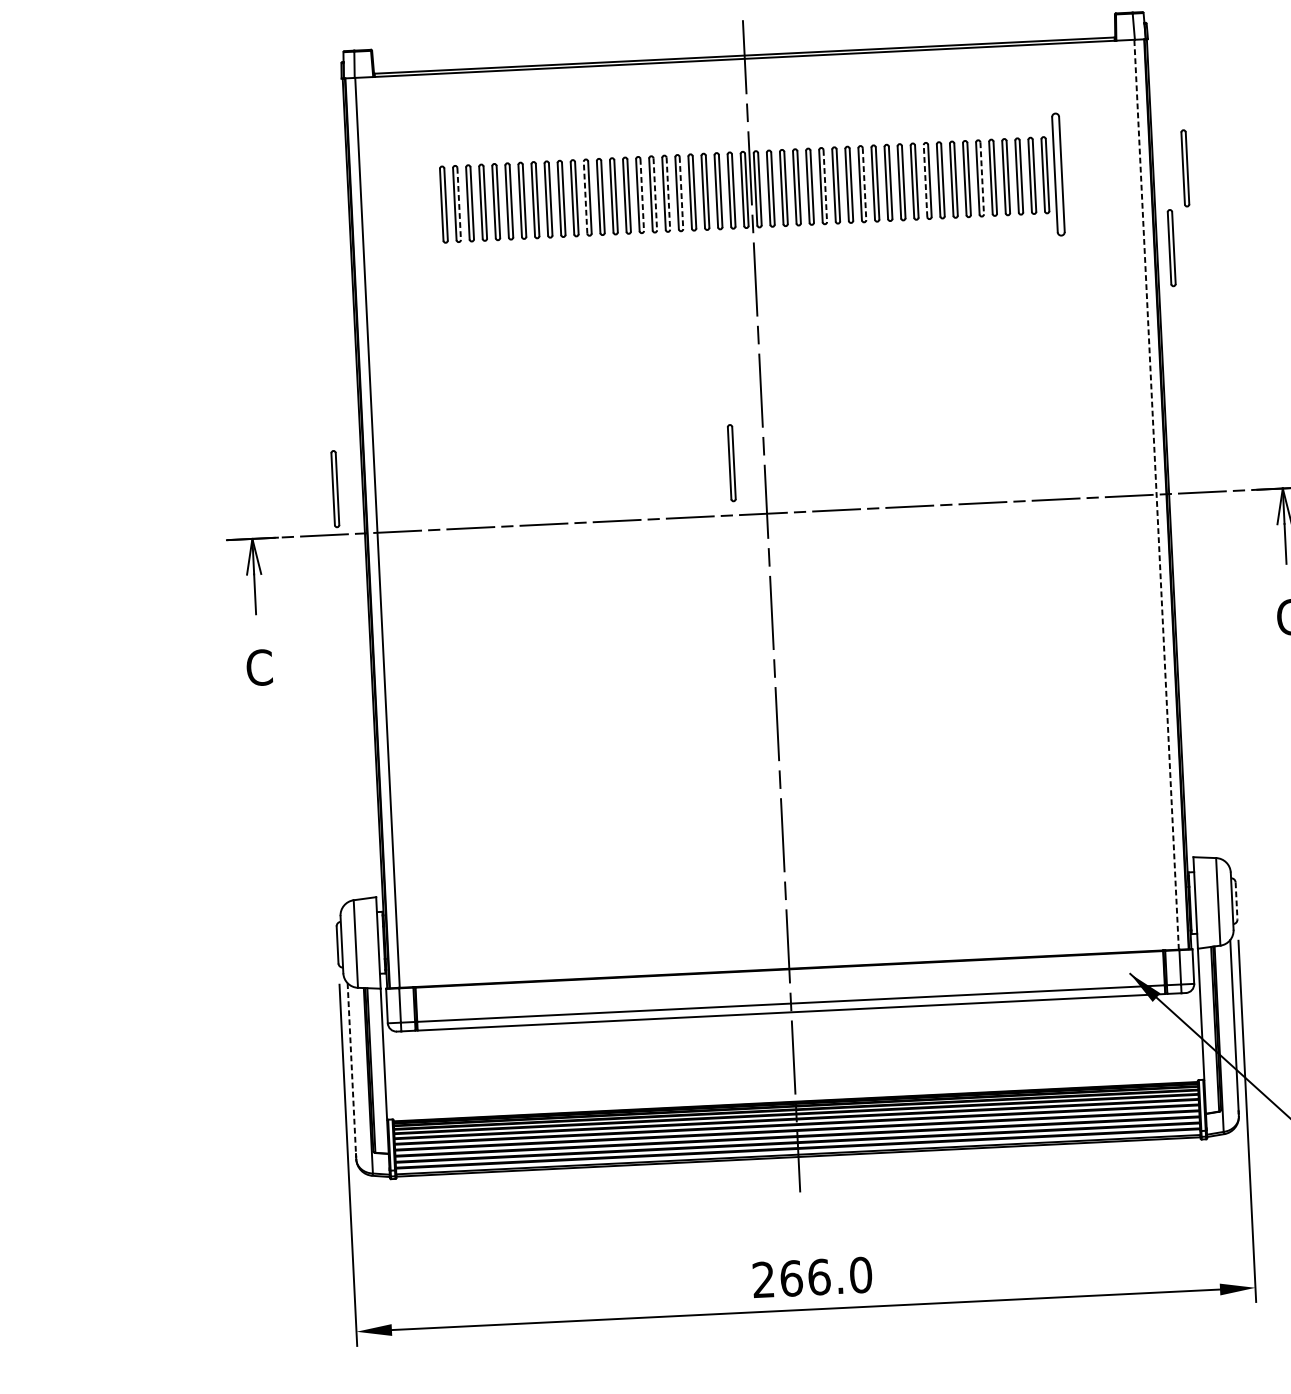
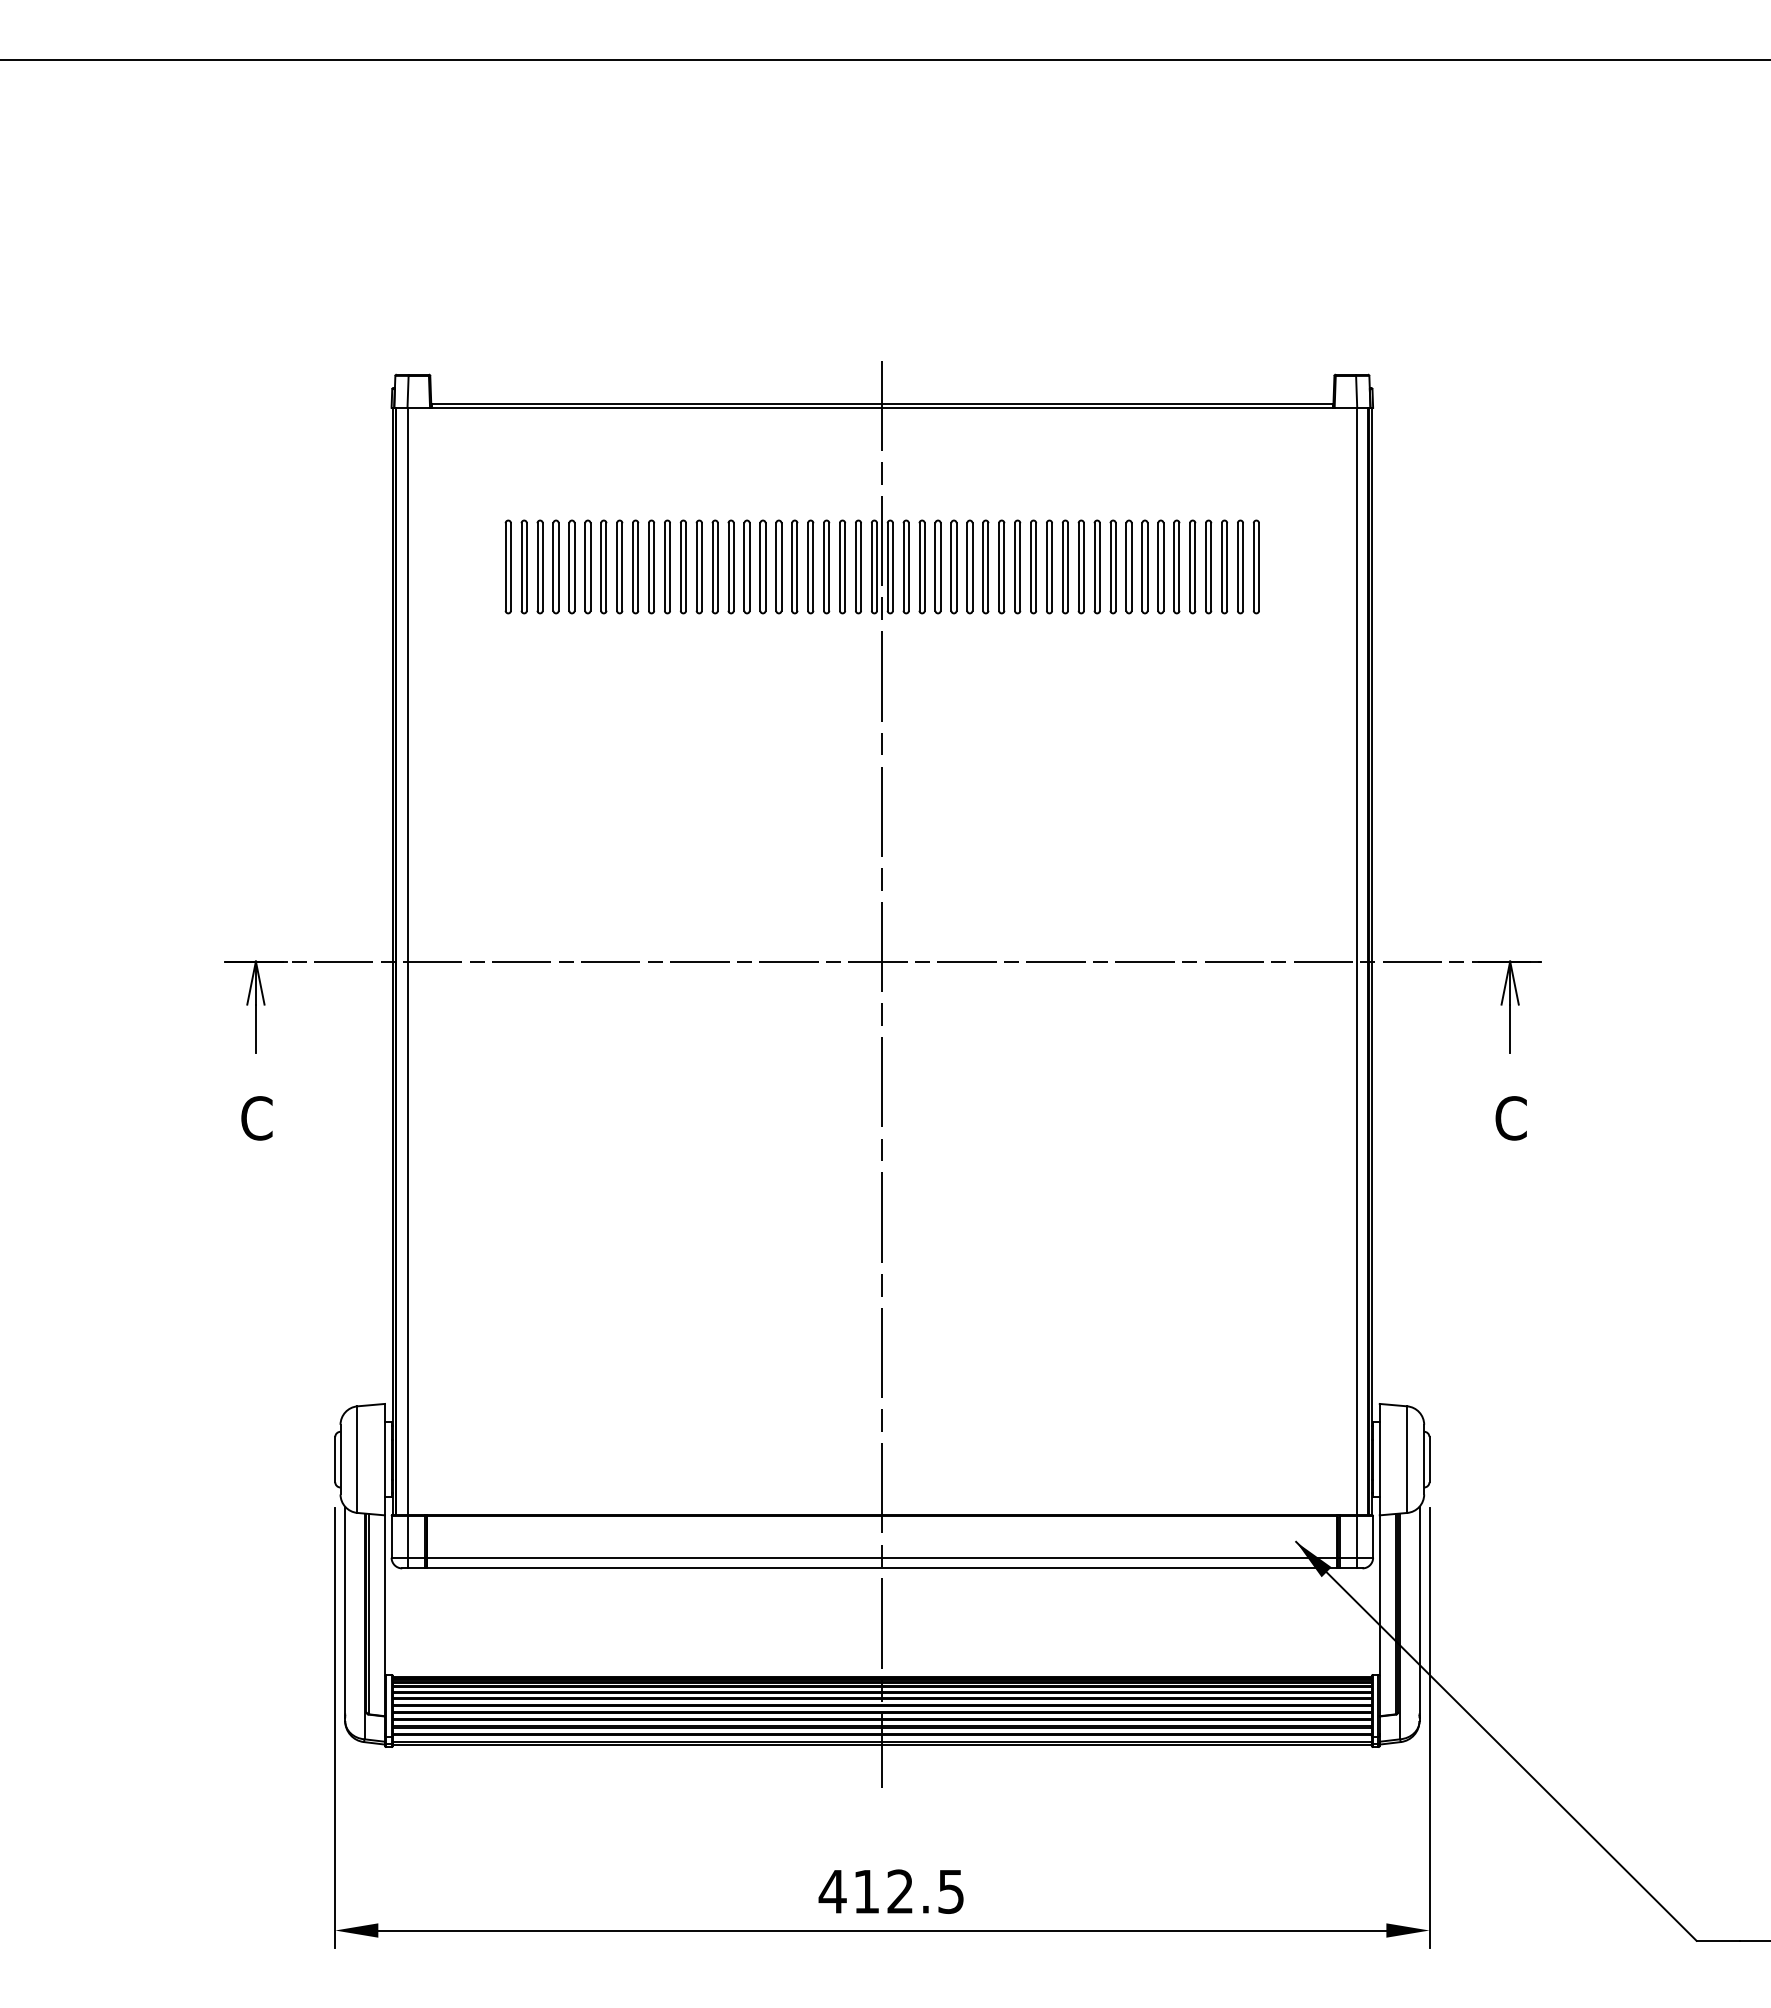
part: (1185, 168) -> (1410, 566), removed
part: (1058, 174) -> (1256, 566), size x0.62
line: (982, 177) -> (1163, 566), dashed -> solid
line: (925, 180) -> (1094, 566), dashed -> solid
line: (864, 183) -> (1020, 566), dashed -> solid
line: (825, 185) -> (972, 566), dashed -> solid
line: (681, 192) -> (797, 566), dashed -> solid
line: (655, 193) -> (765, 566), dashed -> solid
line: (668, 193) -> (781, 566), dashed -> solid
line: (642, 194) -> (749, 566), dashed -> solid
line: (585, 197) -> (680, 566), dashed -> solid
line: (458, 203) -> (526, 566), dashed -> solid
part: (1171, 247) -> (1389, 662), removed
part: (731, 462) -> (842, 897), removed
part: (335, 488) -> (359, 905), removed
line: (1156, 494) -> (1356, 961), dashed -> solid
line: (1236, 900) -> (1429, 1459), dashed -> solid
line: (352, 1068) -> (345, 1610), dashed -> solid
text: (811, 1277) -> (891, 1891), 266.0 -> 412.5

